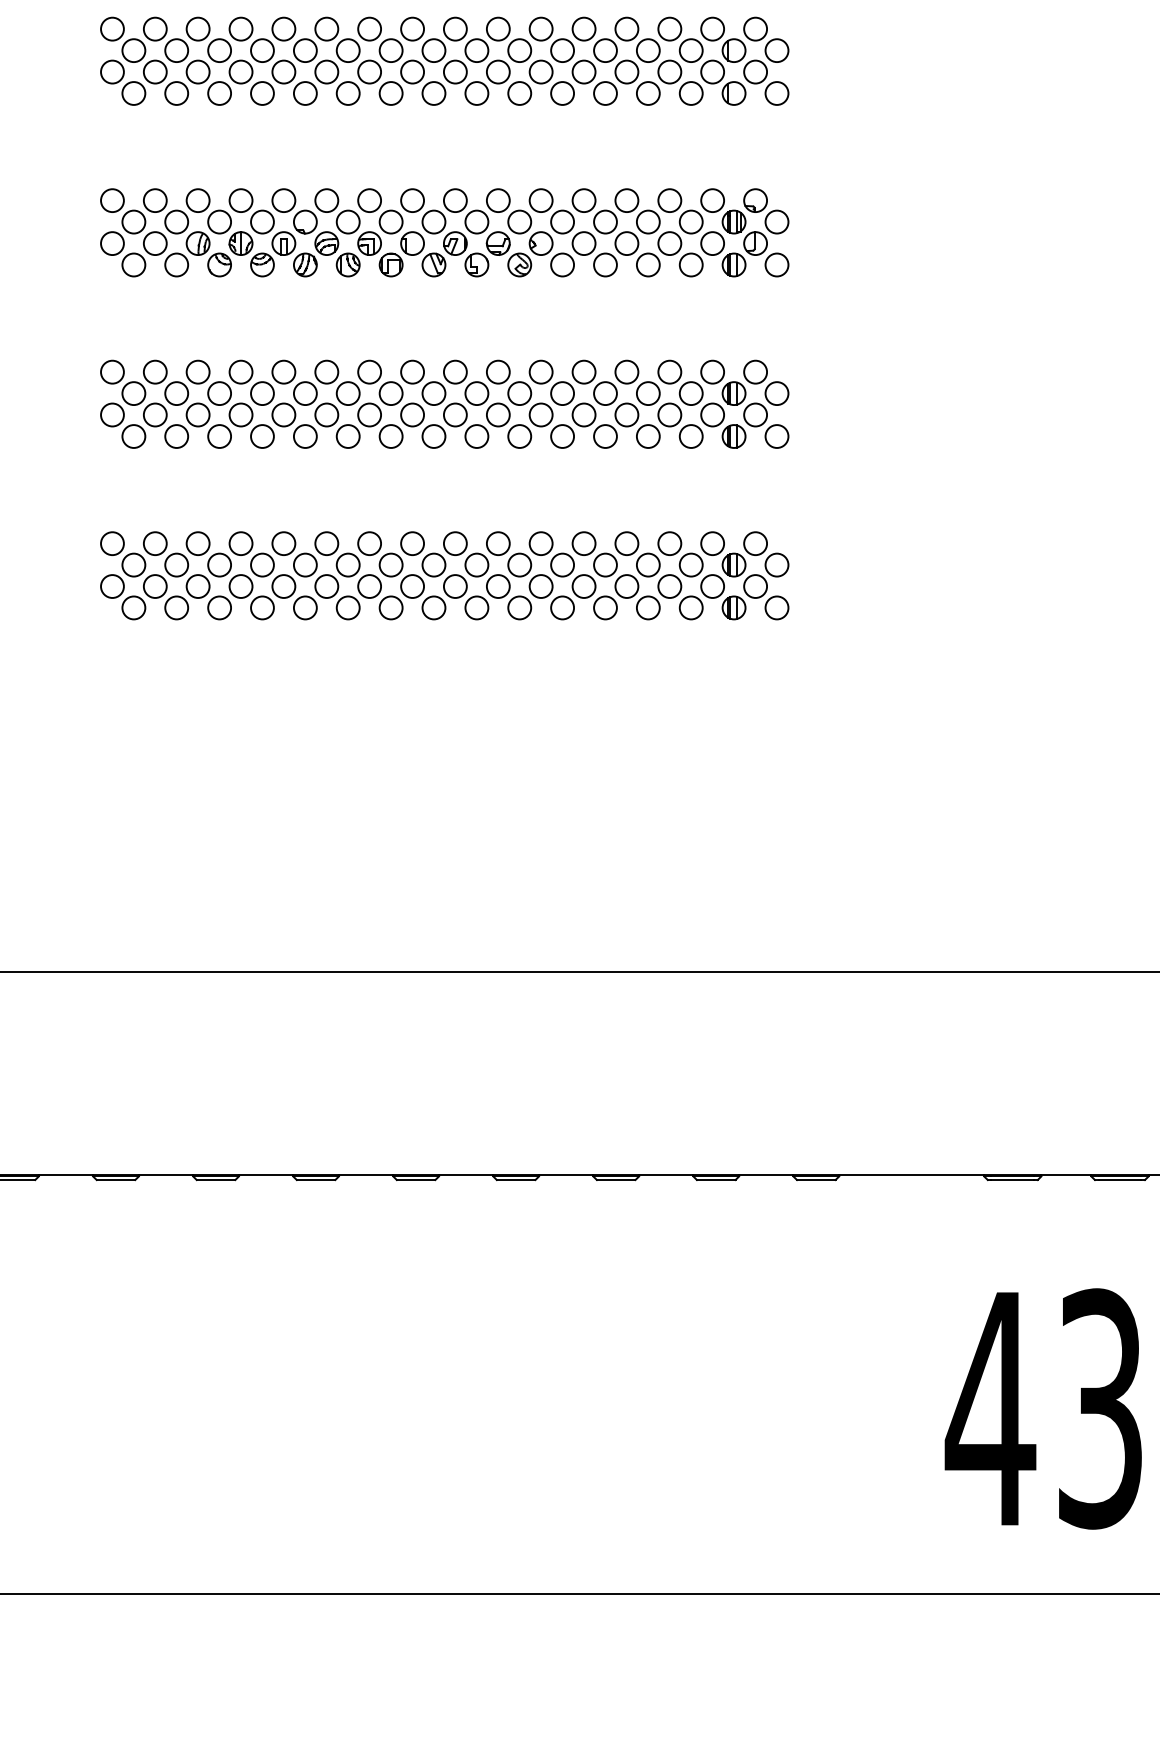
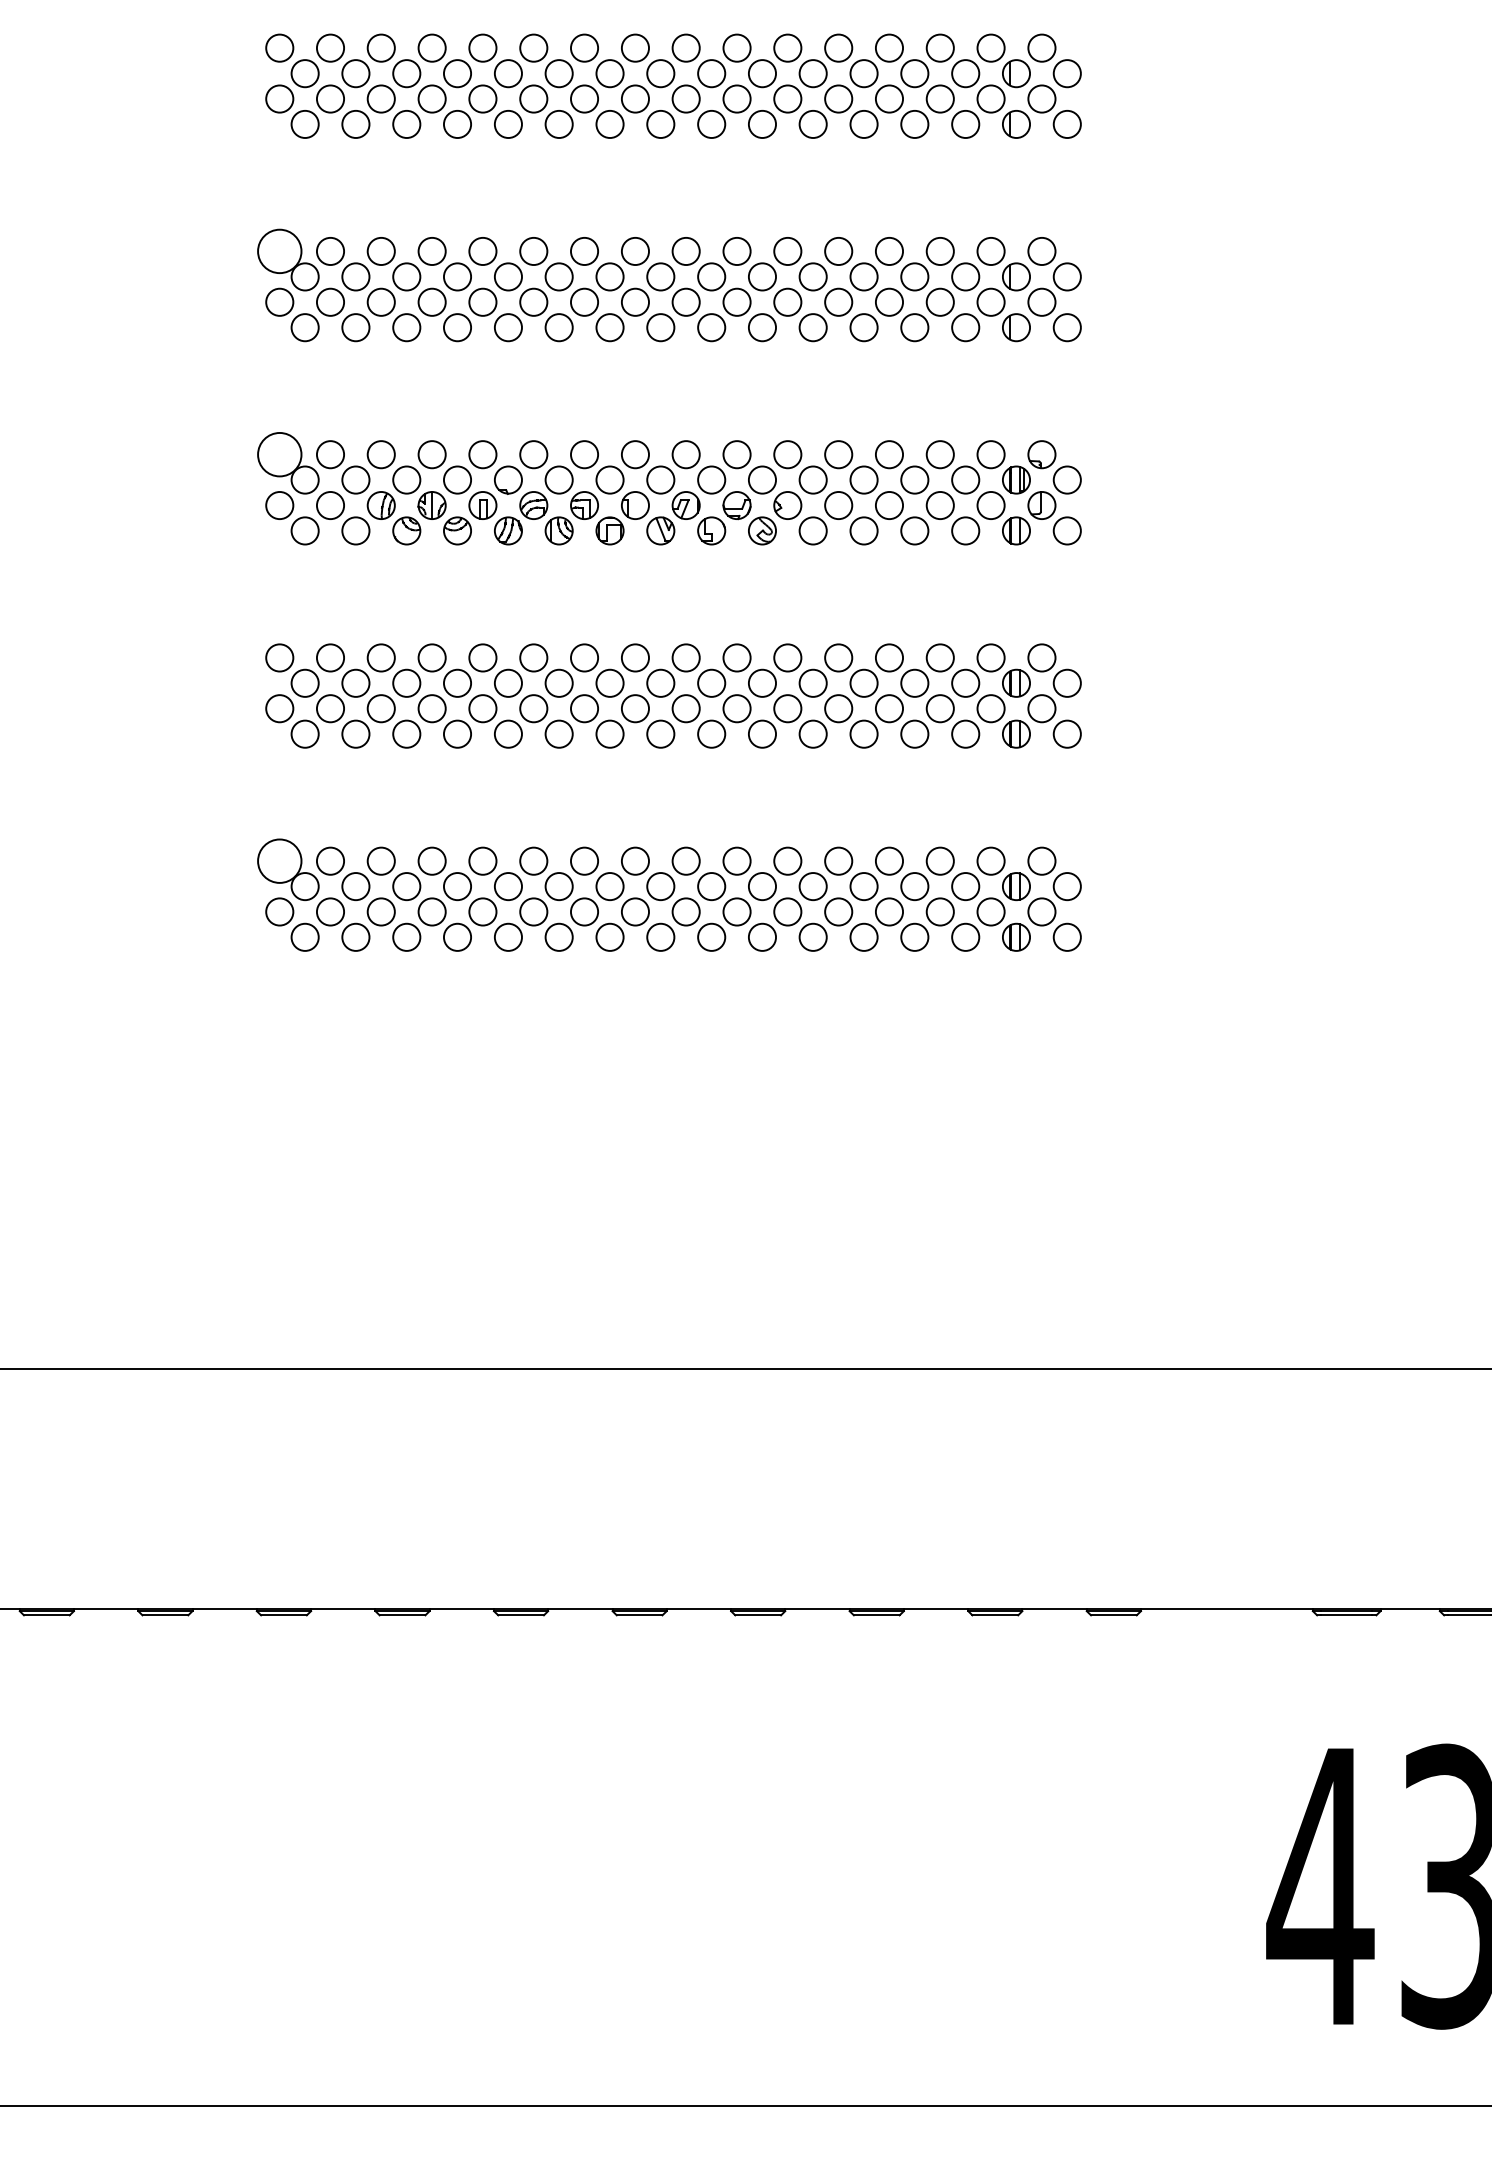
circle: (112, 29) -> (279, 251), size x1.6
circle: (112, 200) -> (279, 454), size x1.6
circle: (112, 543) -> (279, 860), size x1.6

